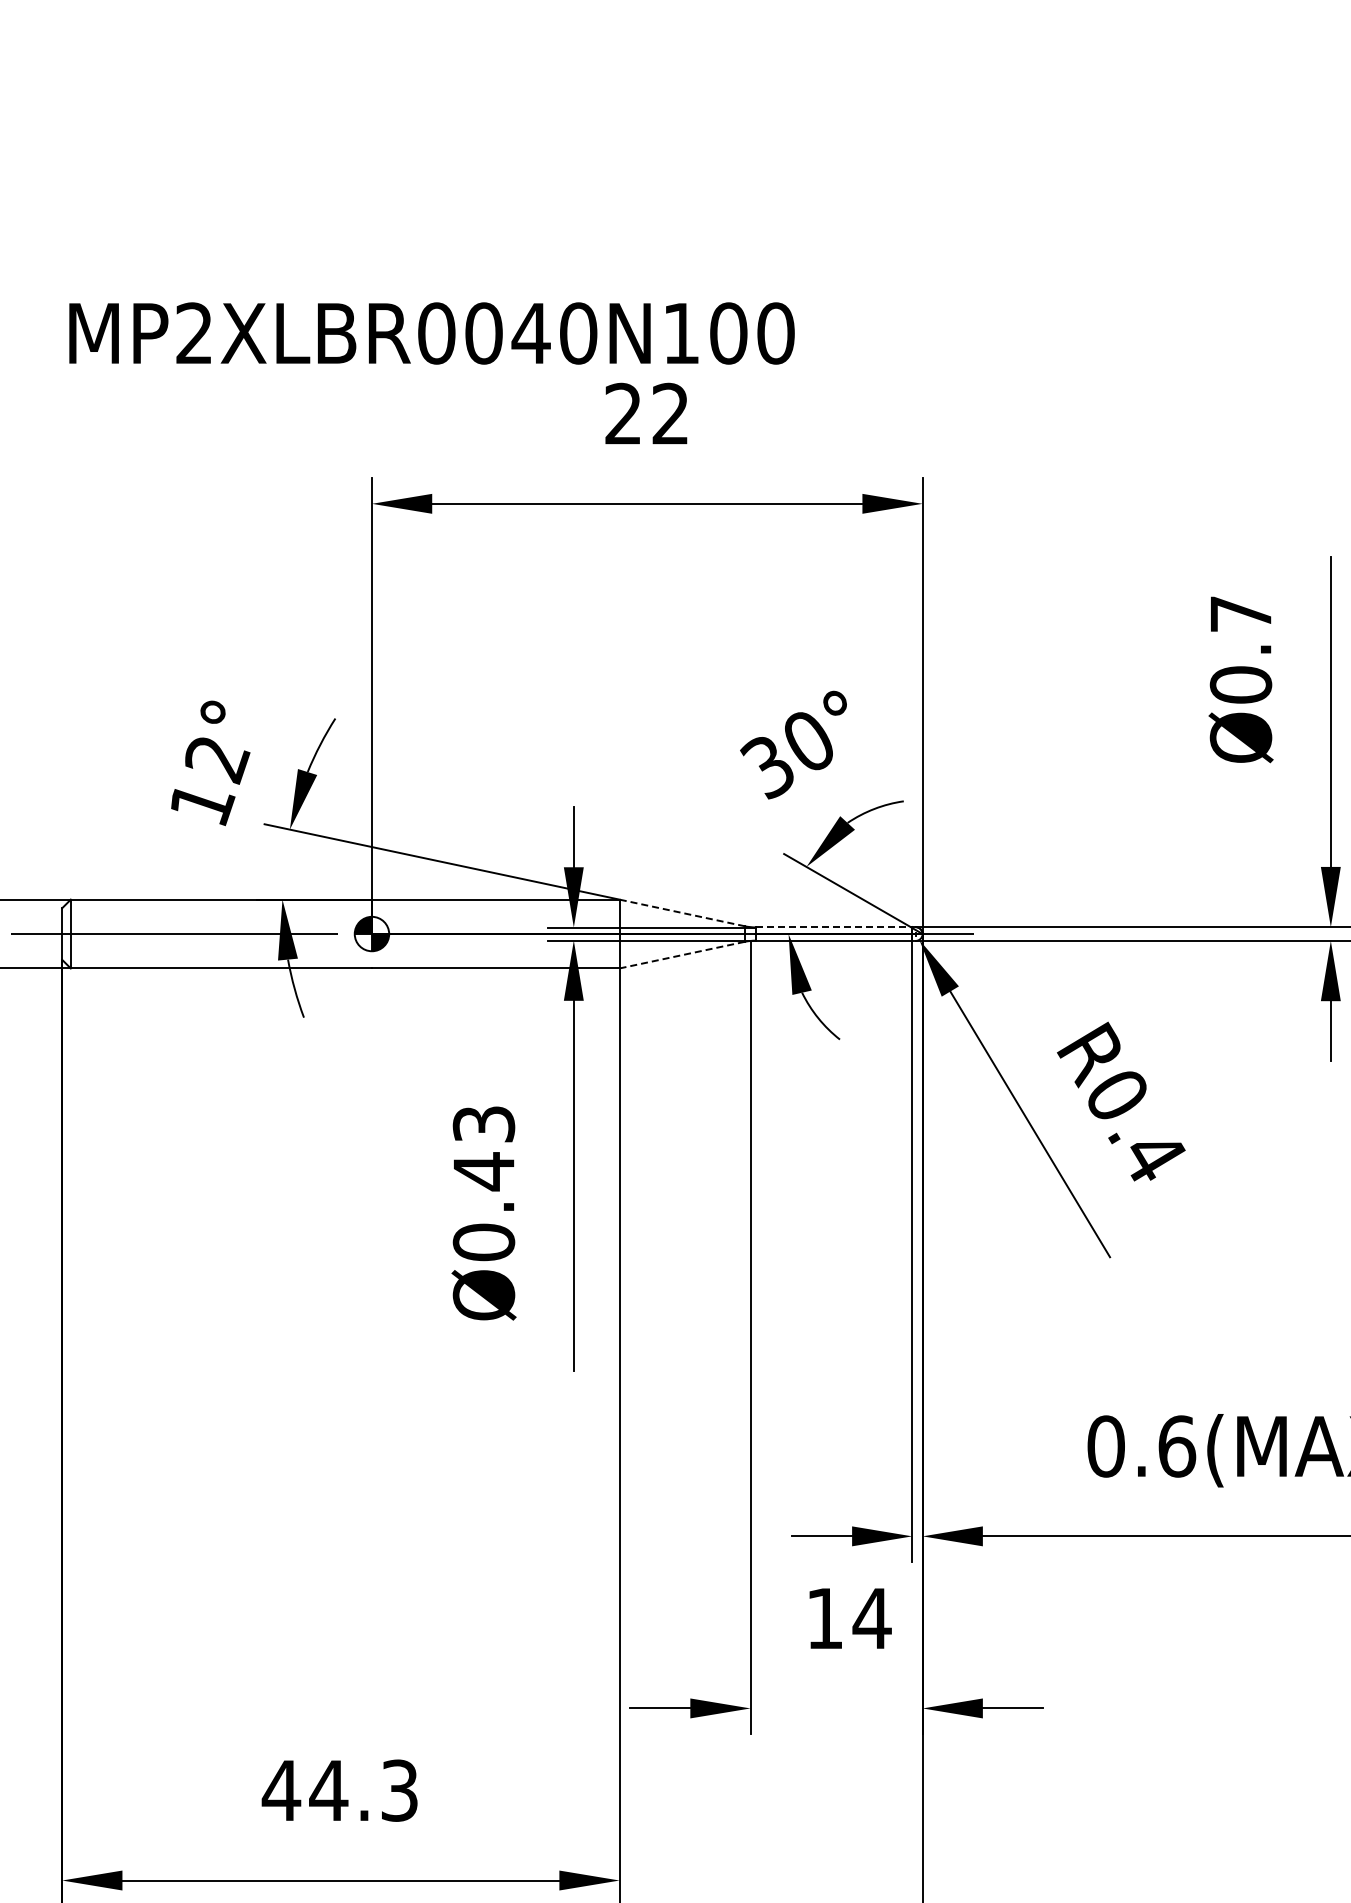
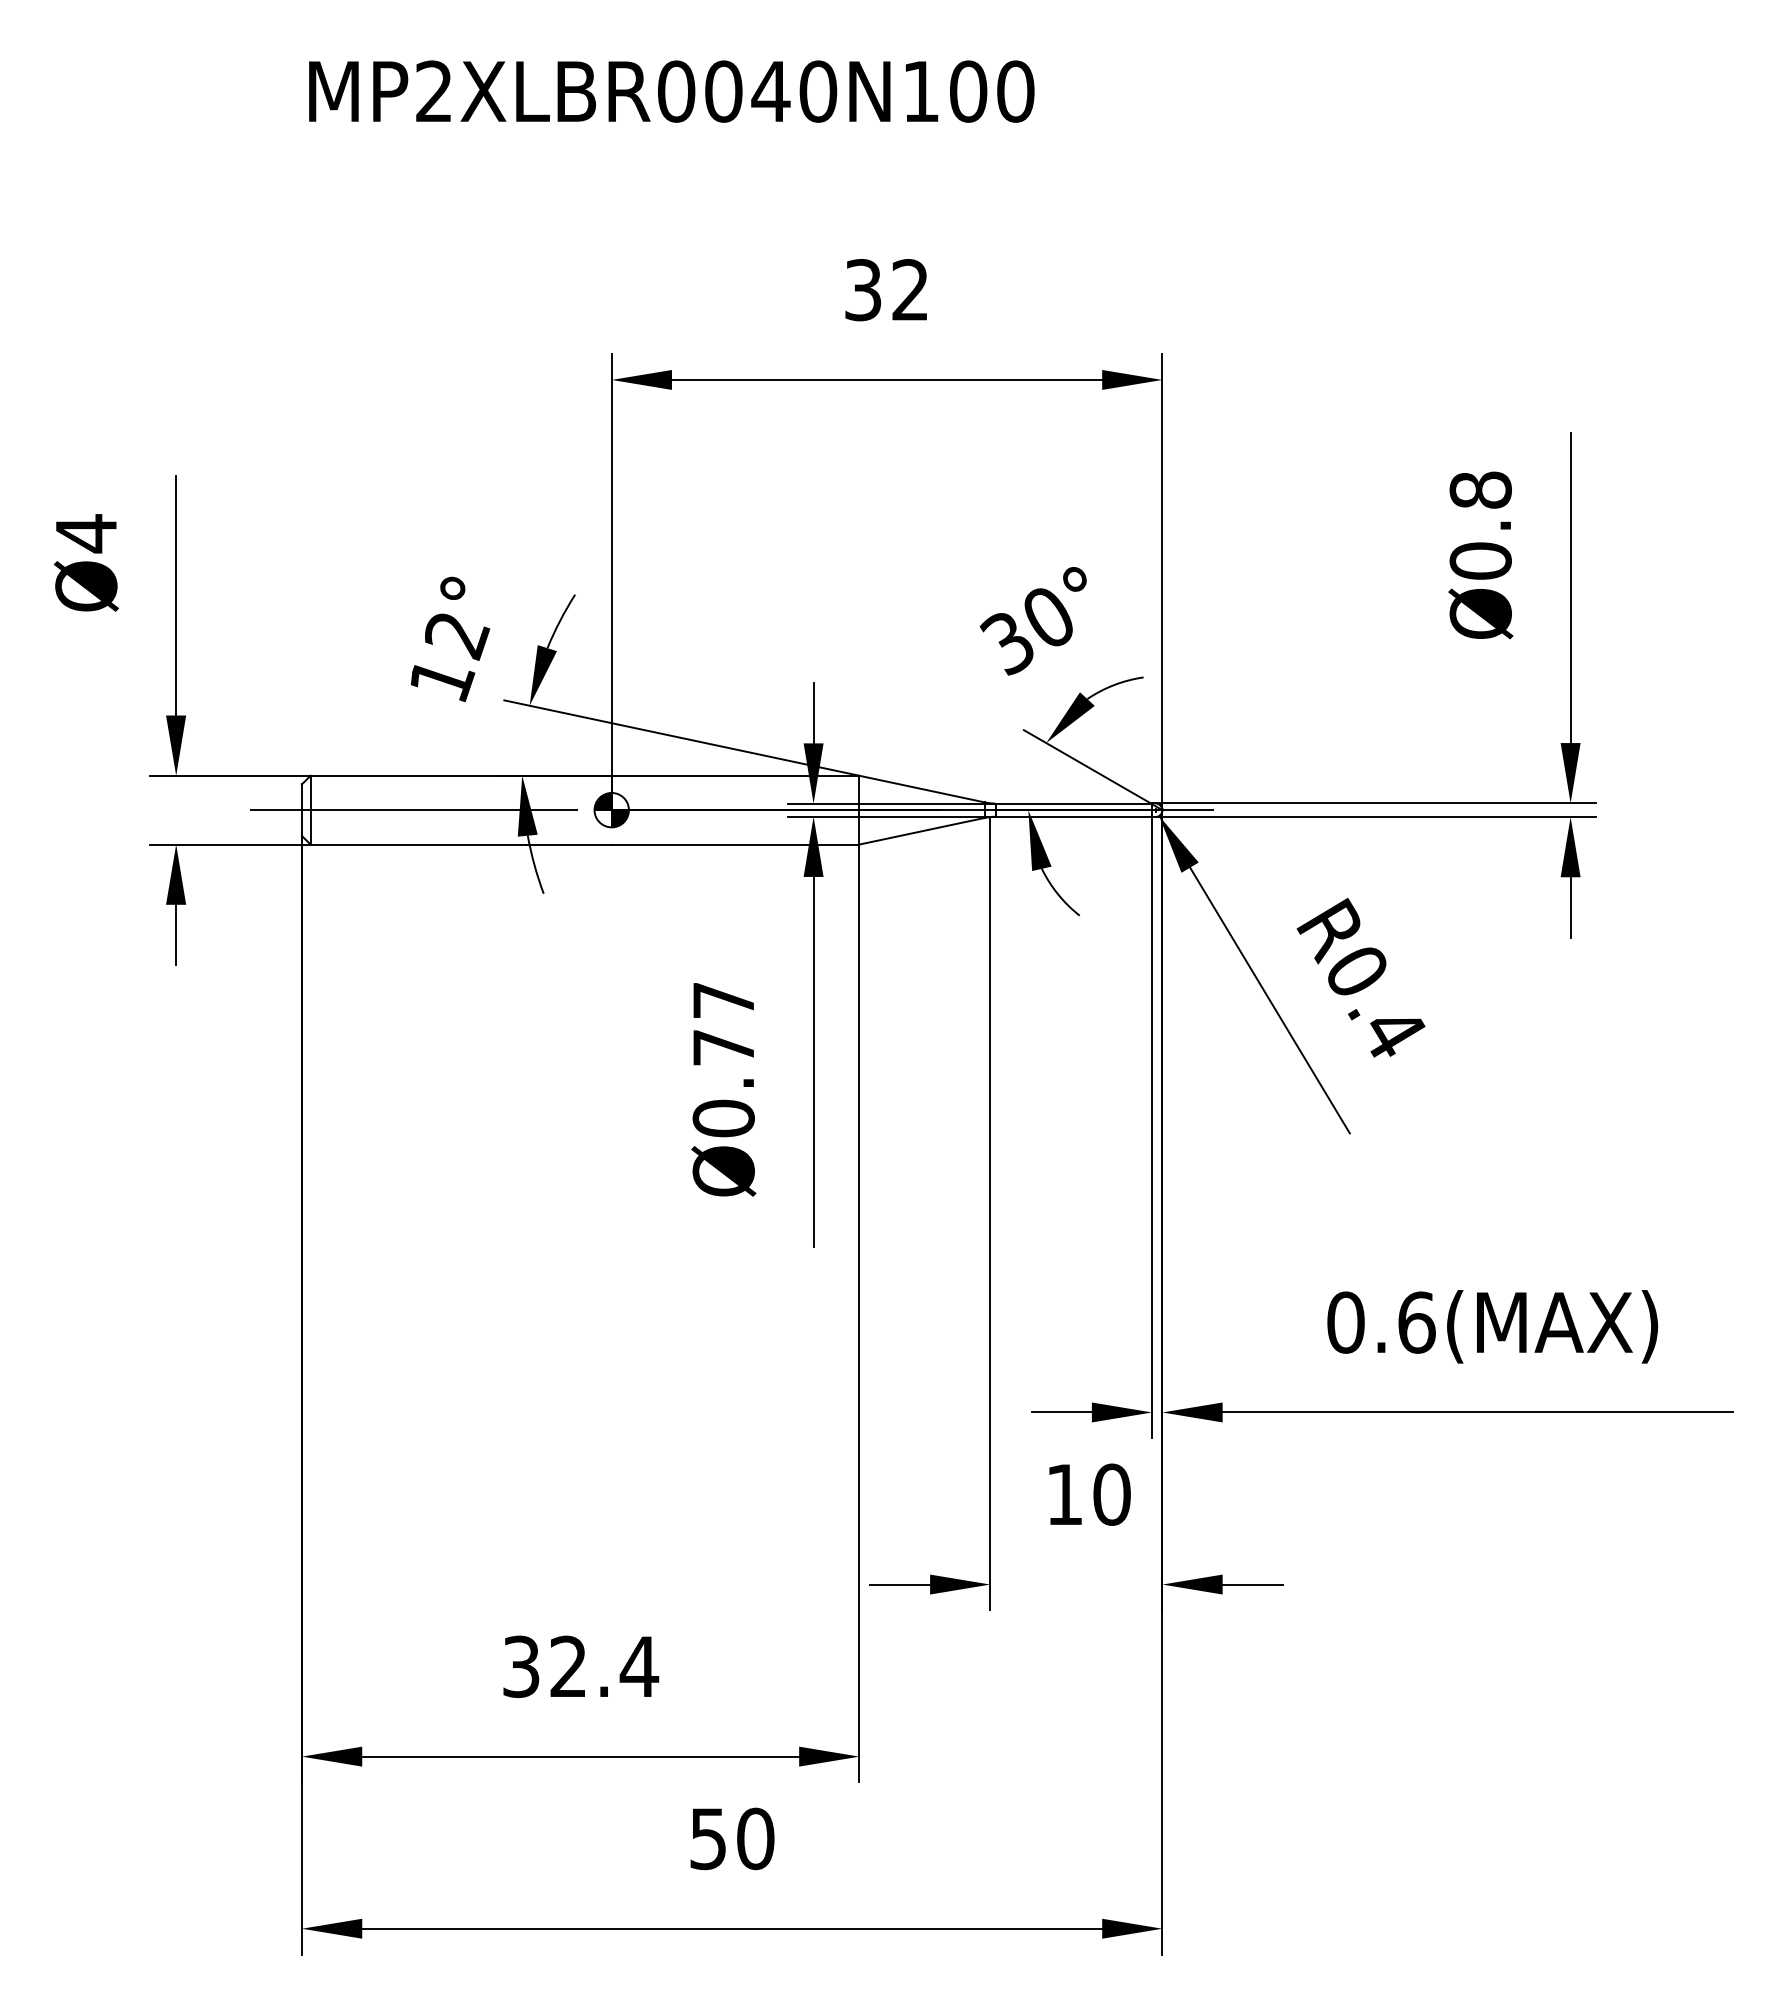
text: (431, 333) -> (671, 91), moved
text: (623, 414) -> (863, 290), 22 -> 32
text: (1240, 613) -> (1480, 489), Ø0.7 -> Ø0.8
line: (681, 912) -> (921, 788), dashed -> solid
line: (834, 927) -> (1074, 803), dashed -> solid
line: (682, 955) -> (922, 831), dashed -> solid
text: (483, 1148) -> (723, 1024), Ø0.43 -> Ø0.77
text: (871, 1618) -> (1111, 1494), 14 -> 10
text: (340, 1790) -> (580, 1666), 44.3 -> 32.4

